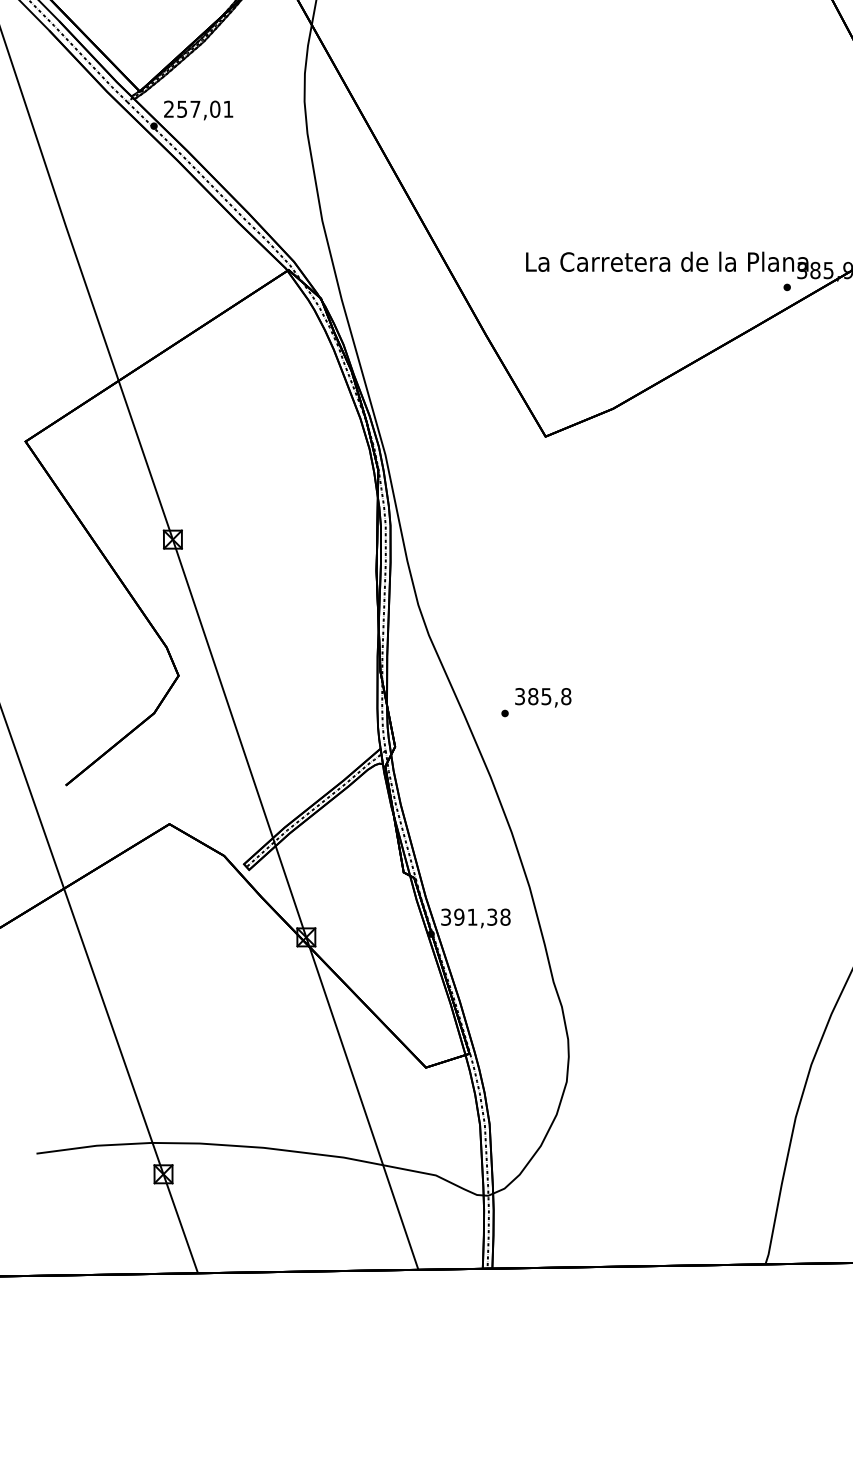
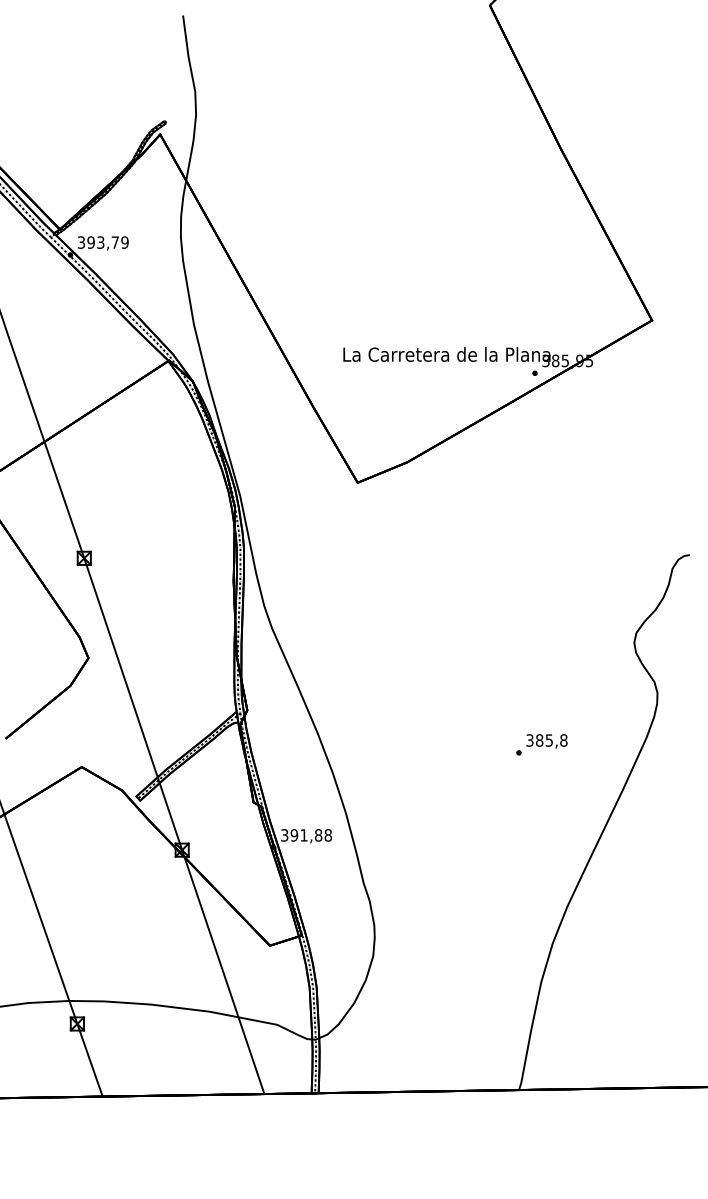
text: (197, 109) -> (102, 242), 257,01 -> 393,79
text: (535, 702) -> (541, 744), moved
text: (492, 917) -> (318, 835), 391,38 -> 391,88

